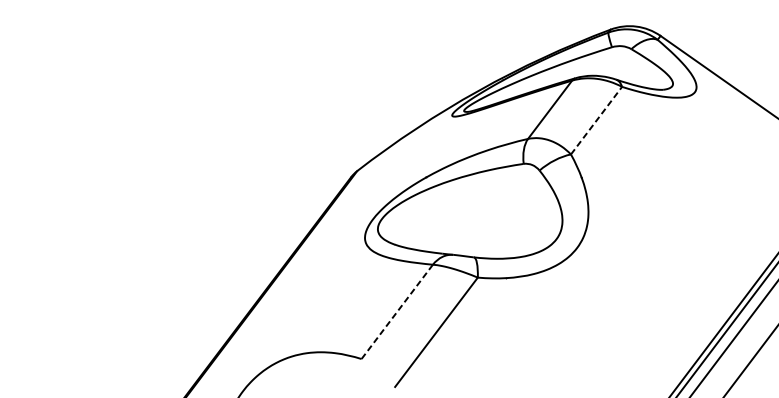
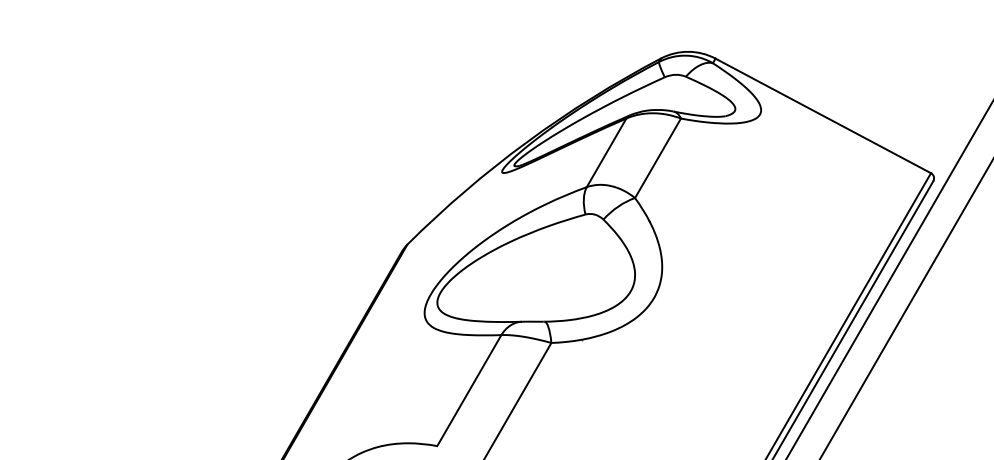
line: (596, 120) -> (658, 158), dashed -> solid
line: (397, 312) -> (469, 391), dashed -> solid

